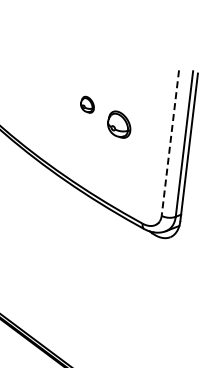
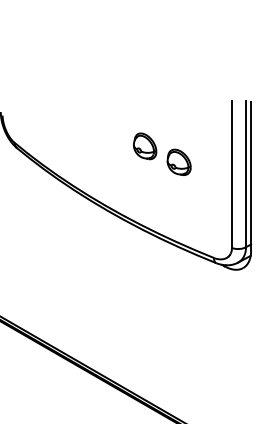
part: (87, 104) -> (145, 146), size x1.67
line: (169, 143) -> (231, 175), dashed -> solid

